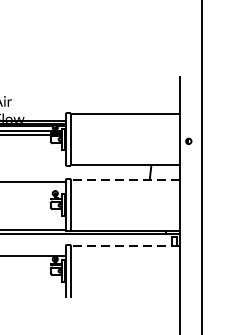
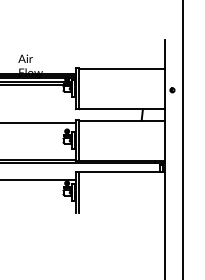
line: (124, 179) -> (121, 120), dashed -> solid
line: (124, 245) -> (121, 172), dashed -> solid

